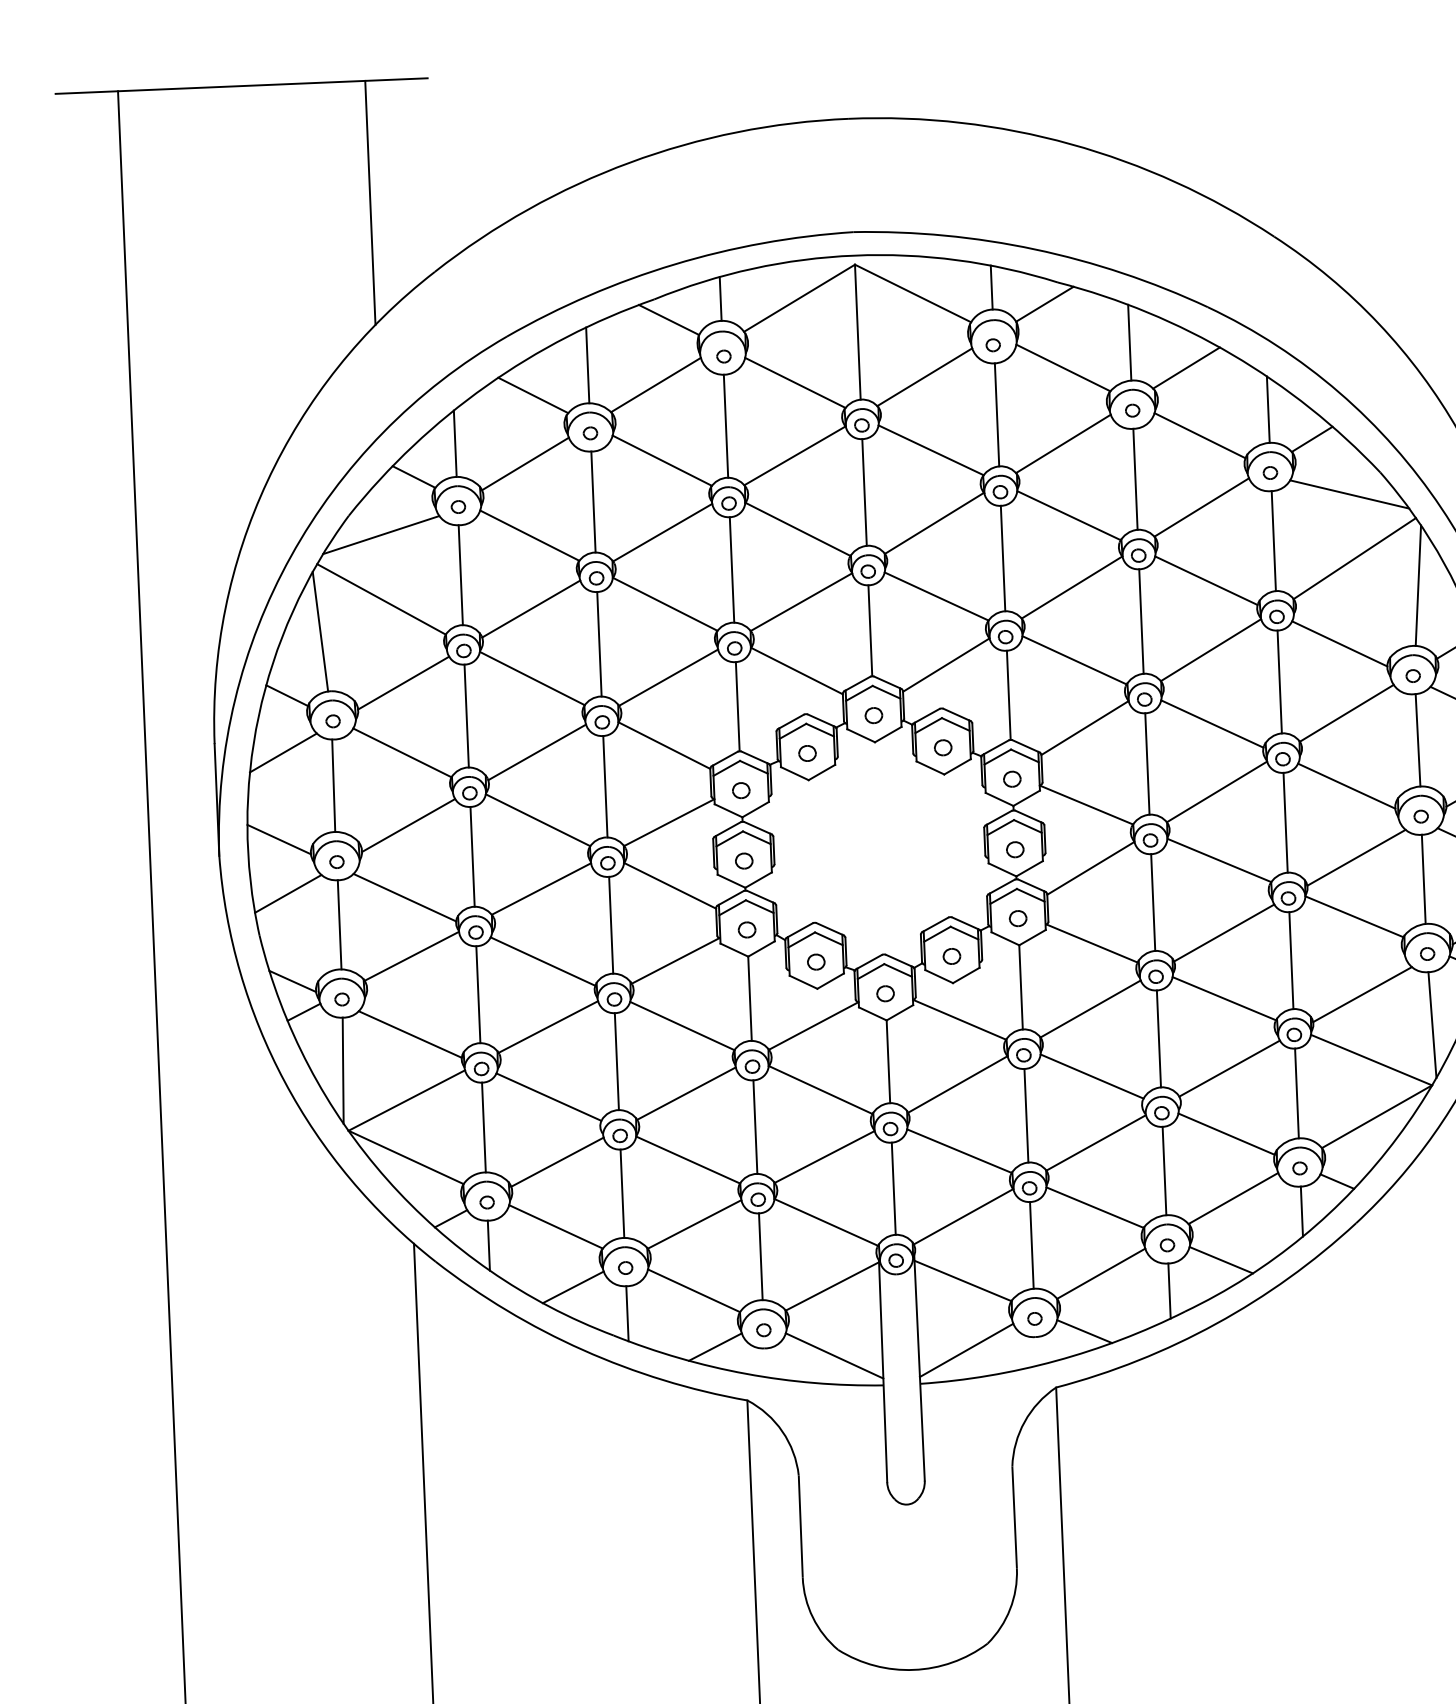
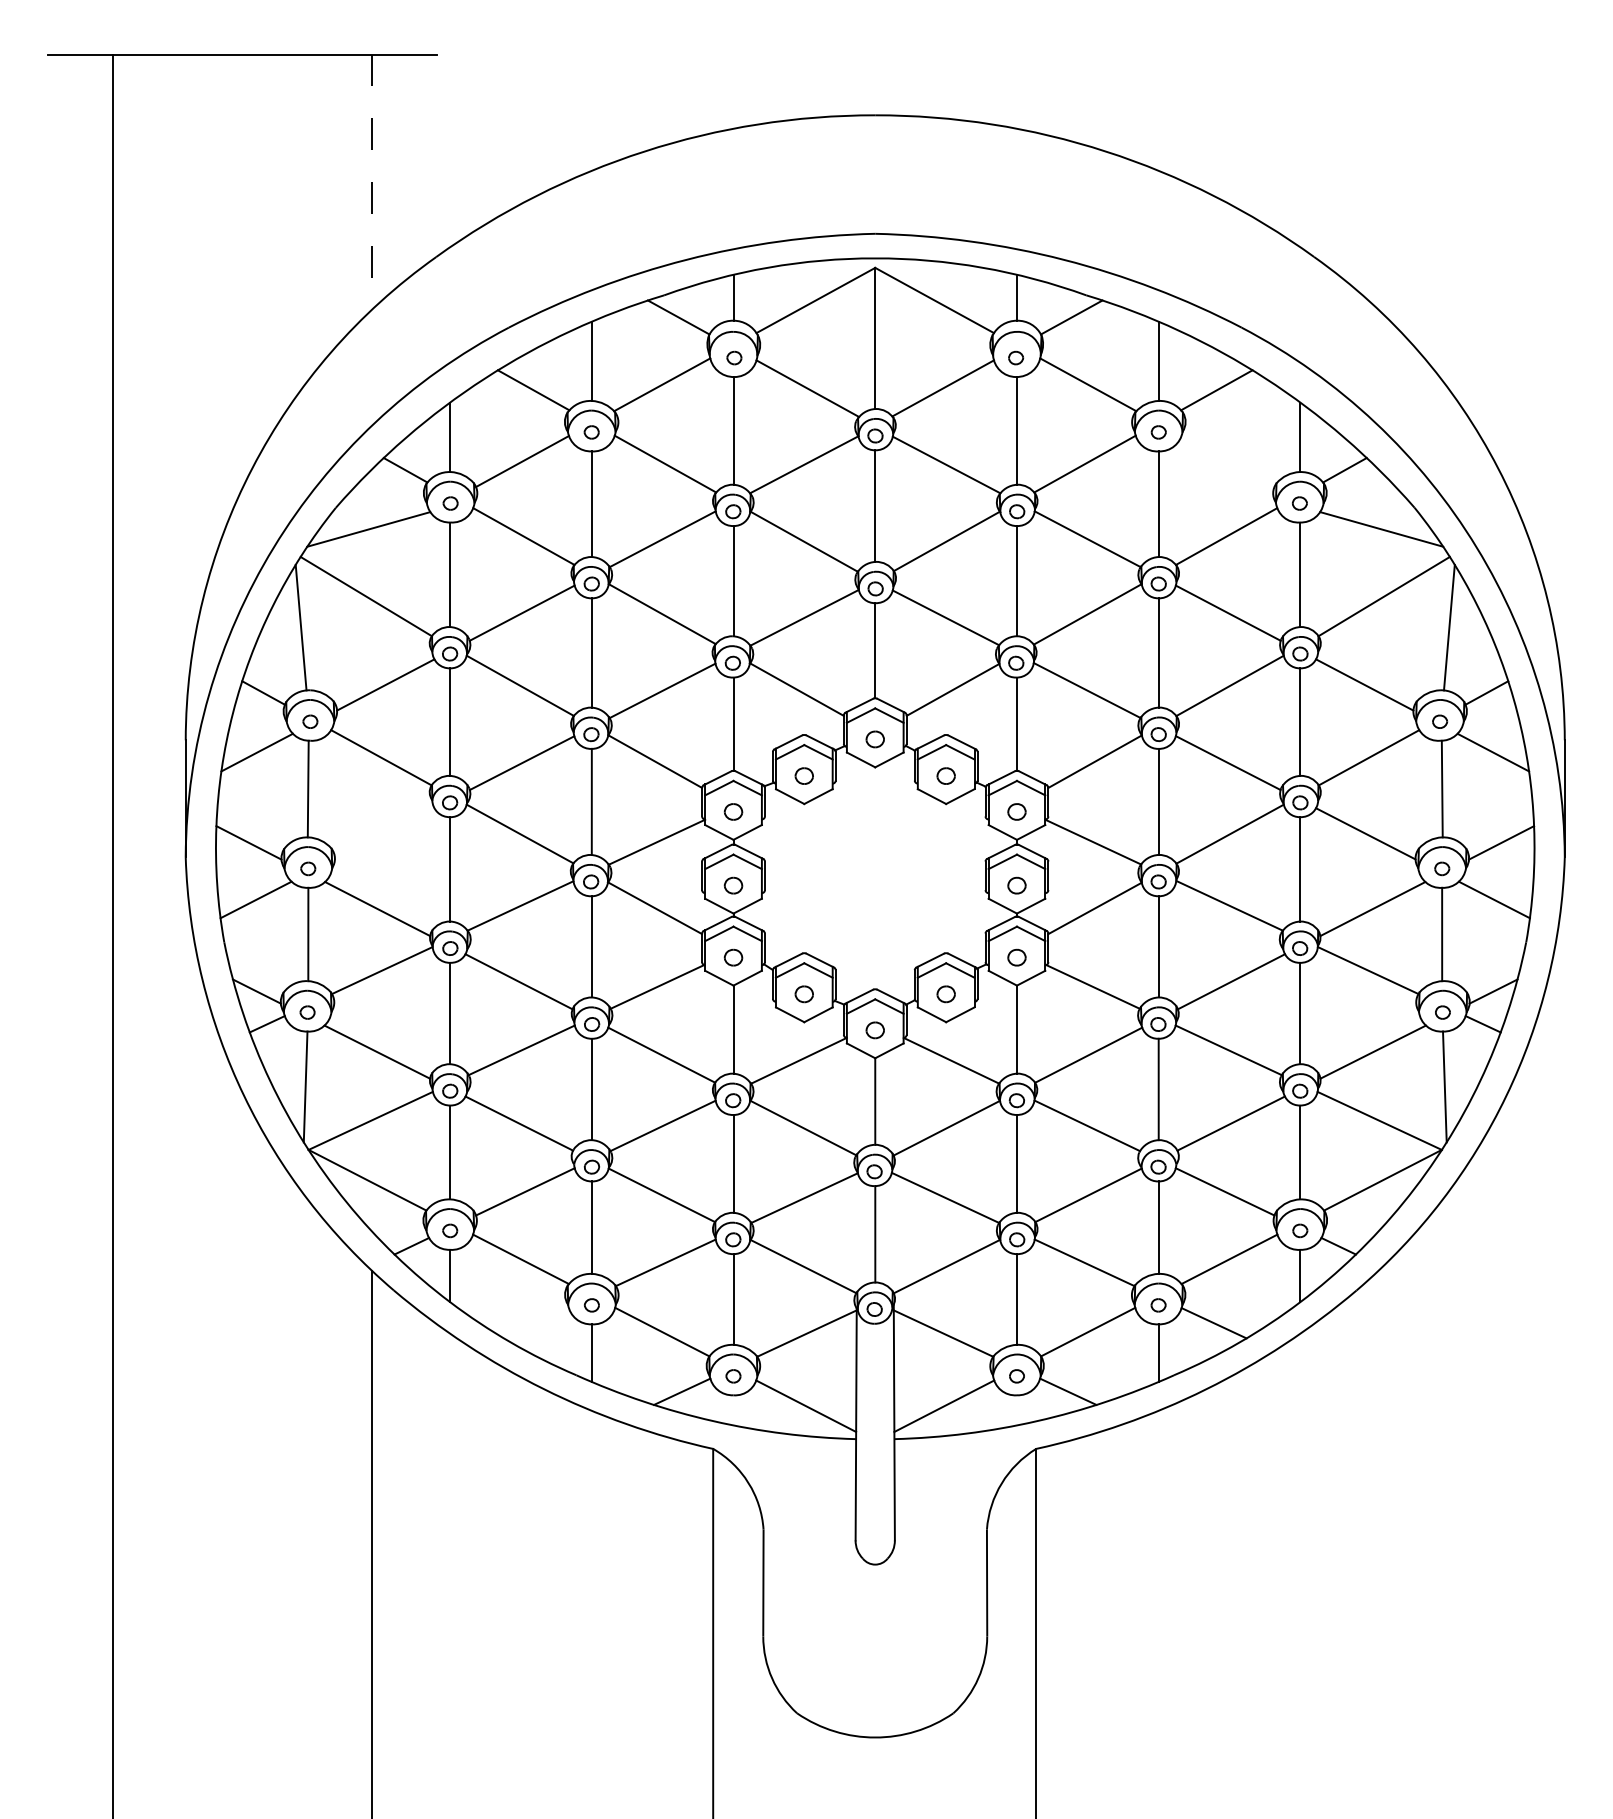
line: (370, 203) -> (372, 182), solid -> dashed
line: (1199, 435) -> (1227, 461), removed
line: (408, 825) -> (384, 833), removed
line: (572, 1287) -> (535, 1323), removed

